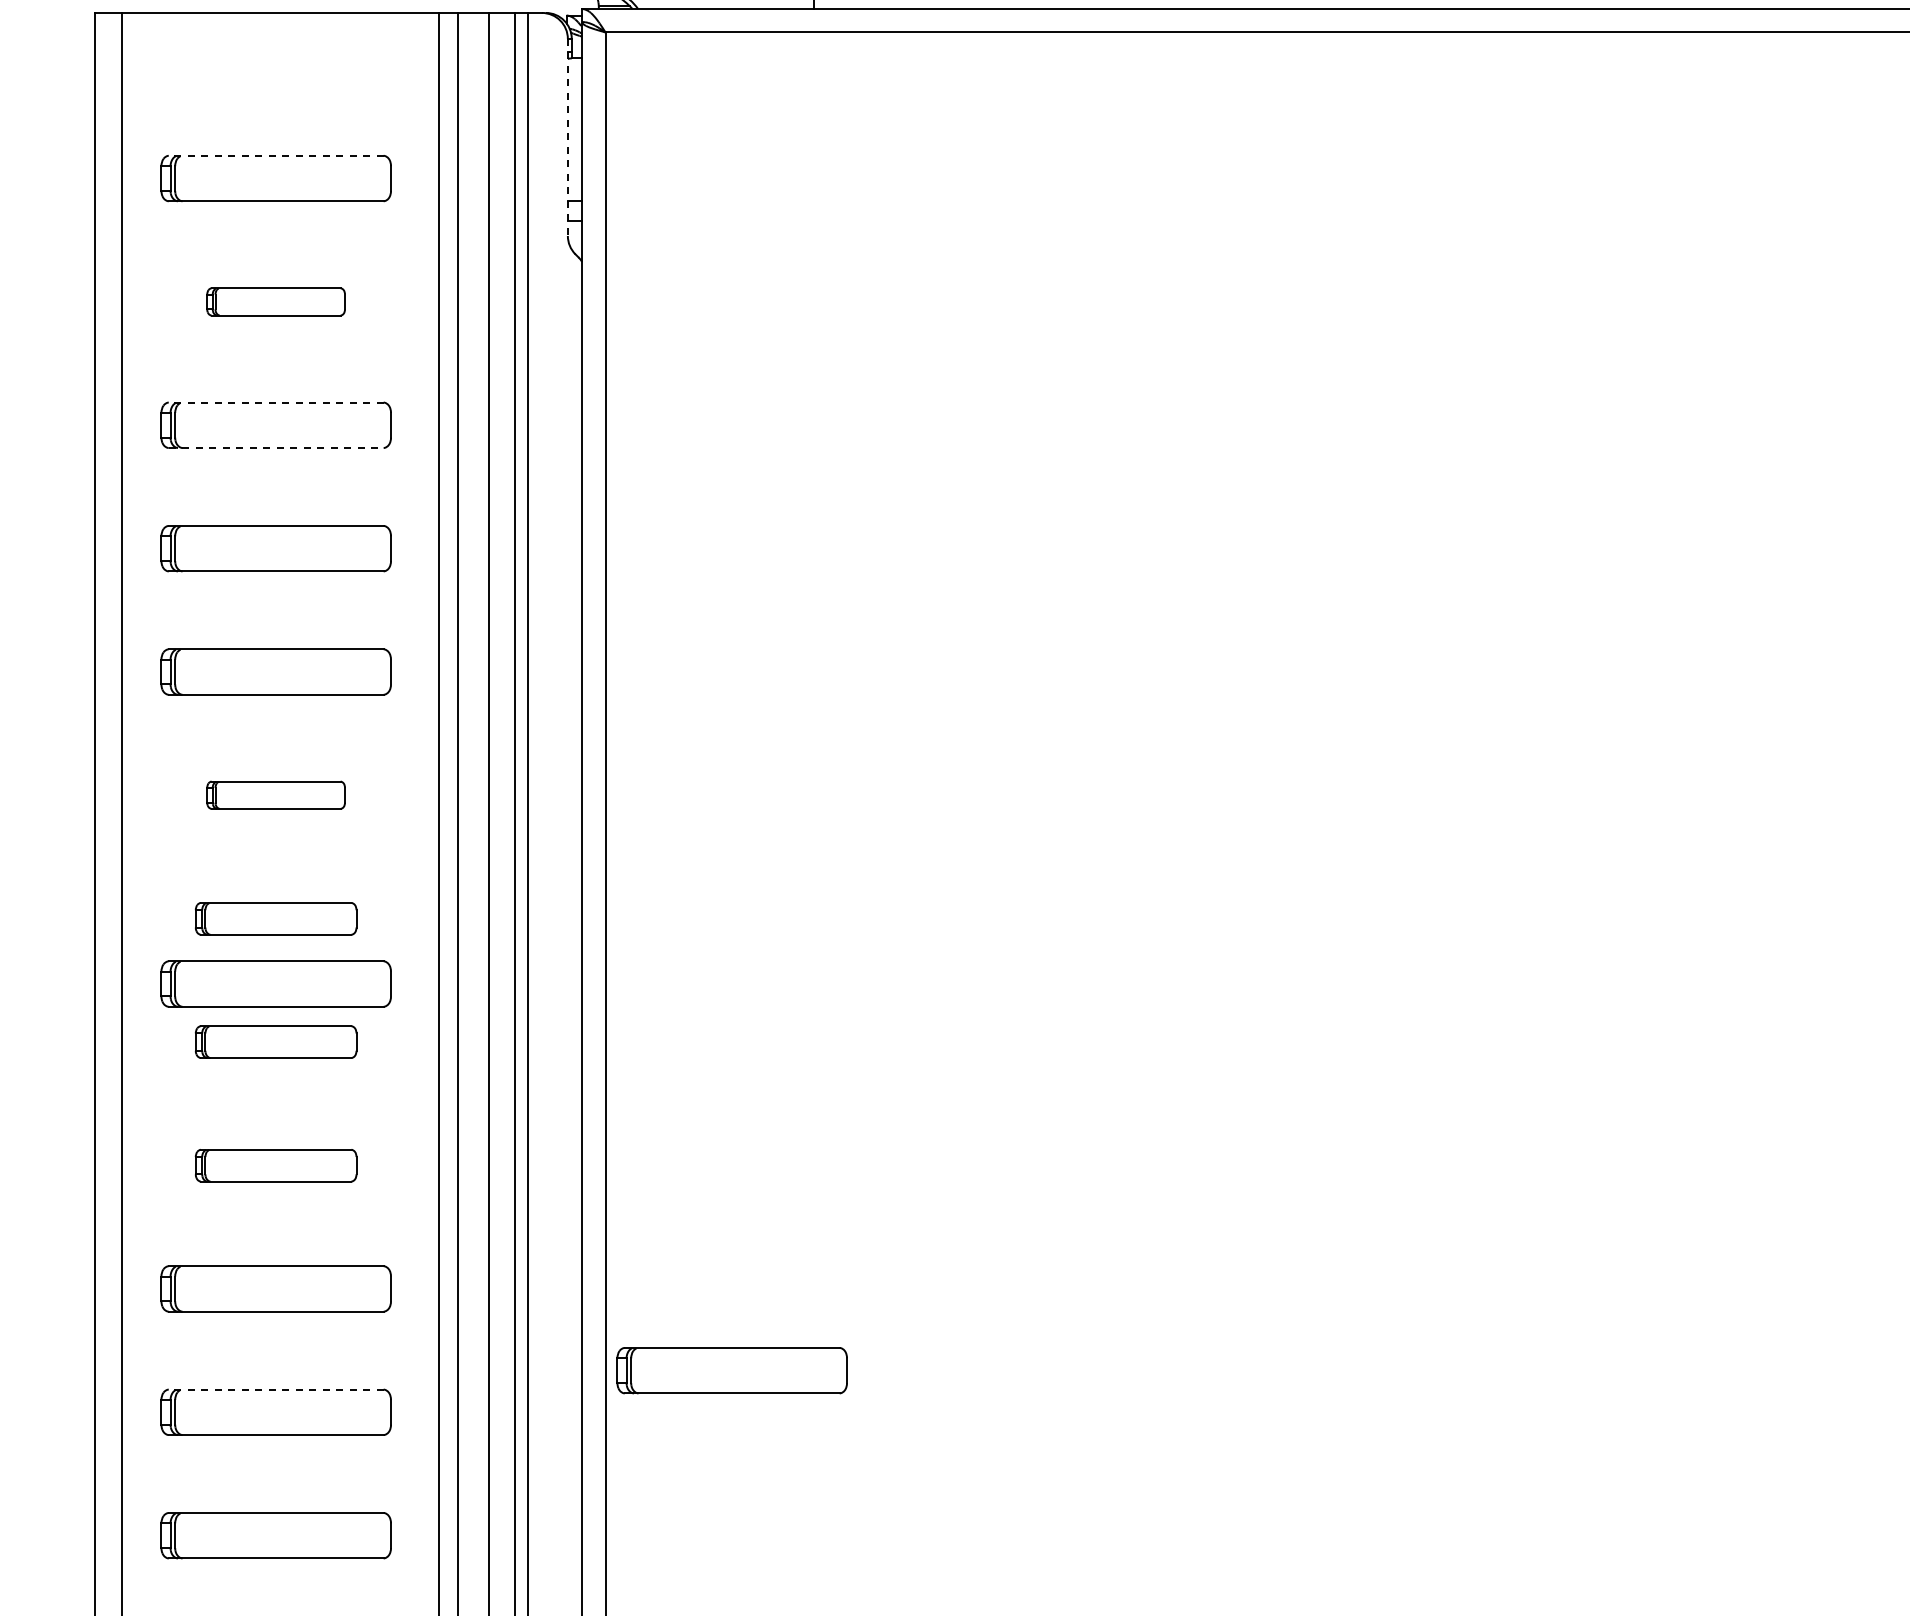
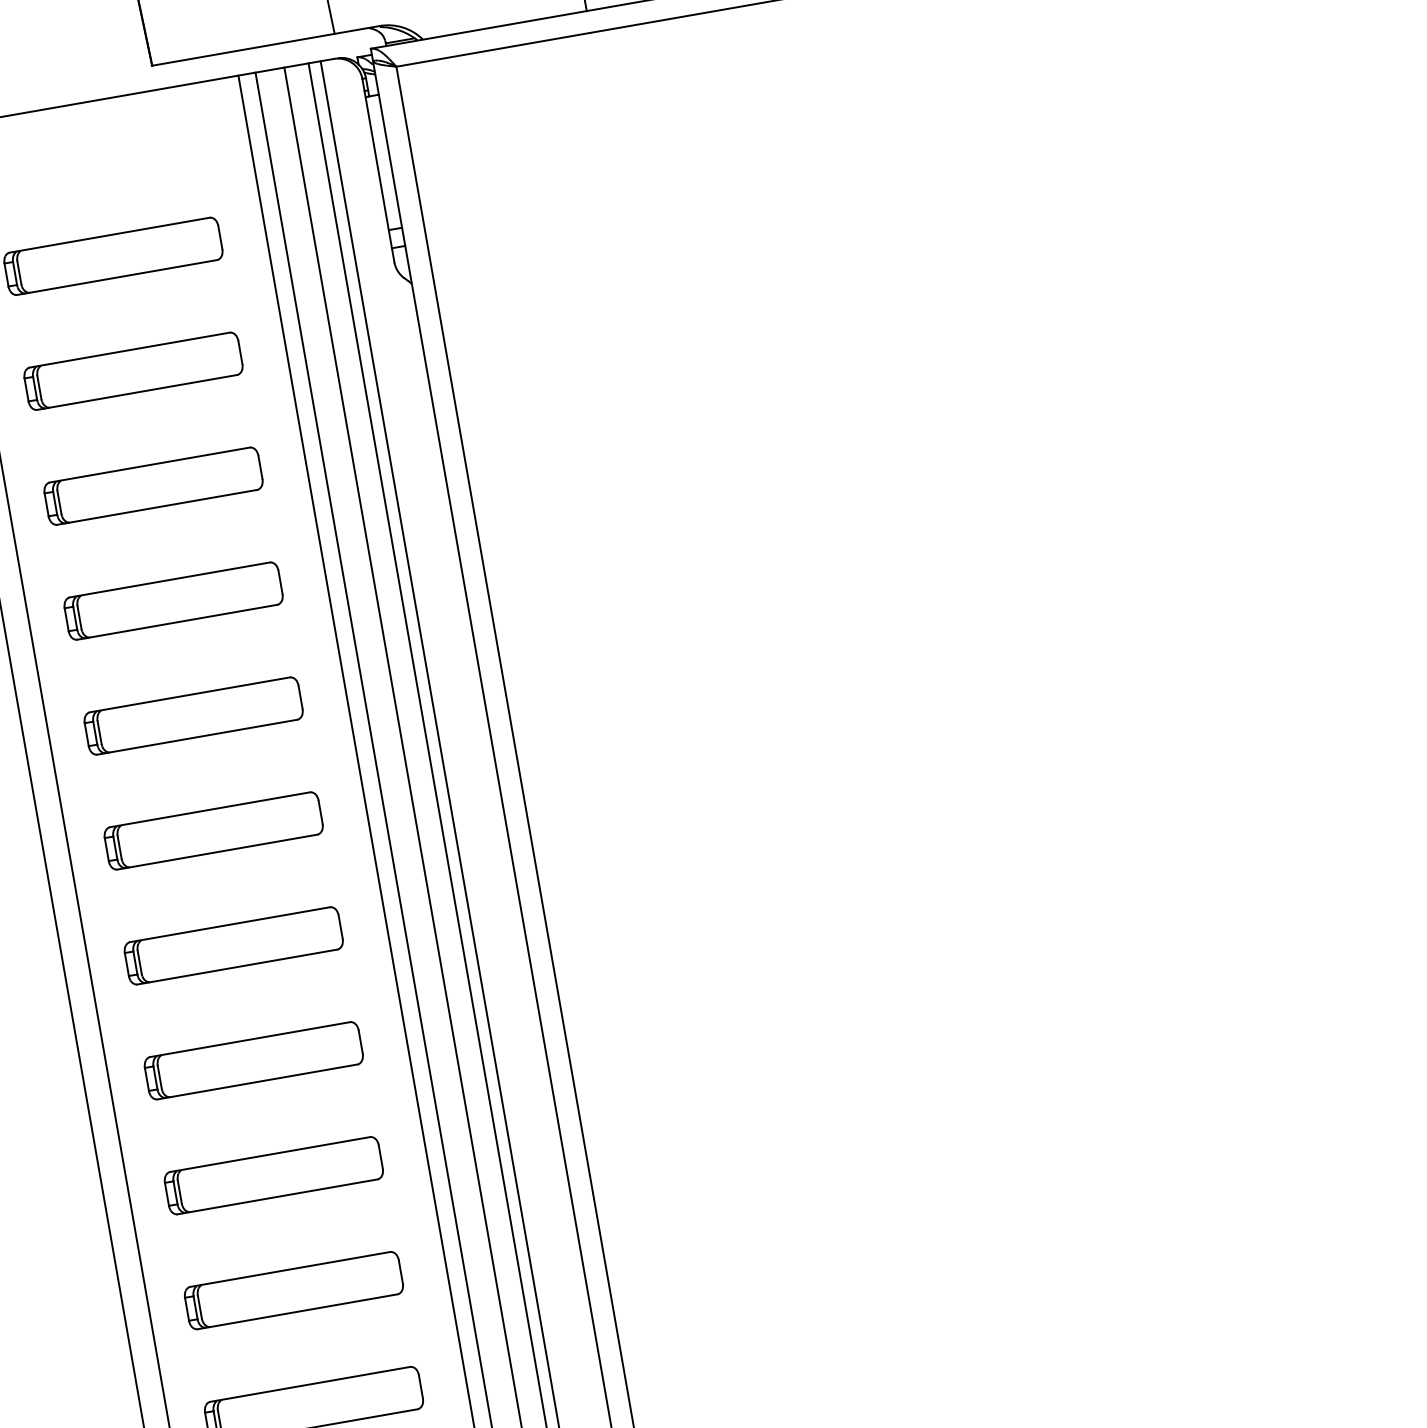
line: (567, 137) -> (378, 170), dashed -> solid
line: (275, 155) -> (109, 235), dashed -> solid
part: (275, 301) -> (132, 371), size x1.67
line: (275, 402) -> (149, 465), dashed -> solid
line: (276, 448) -> (157, 507), dashed -> solid
part: (275, 794) -> (212, 830), size x1.67
part: (275, 918) -> (233, 945), size x1.43
part: (275, 983) -> (243, 1006), removed
part: (275, 1041) -> (253, 1060), size x1.43
part: (275, 1165) -> (273, 1175), size x1.43
part: (731, 1370) -> (731, 1292), removed
line: (275, 1389) -> (309, 1384), dashed -> solid

